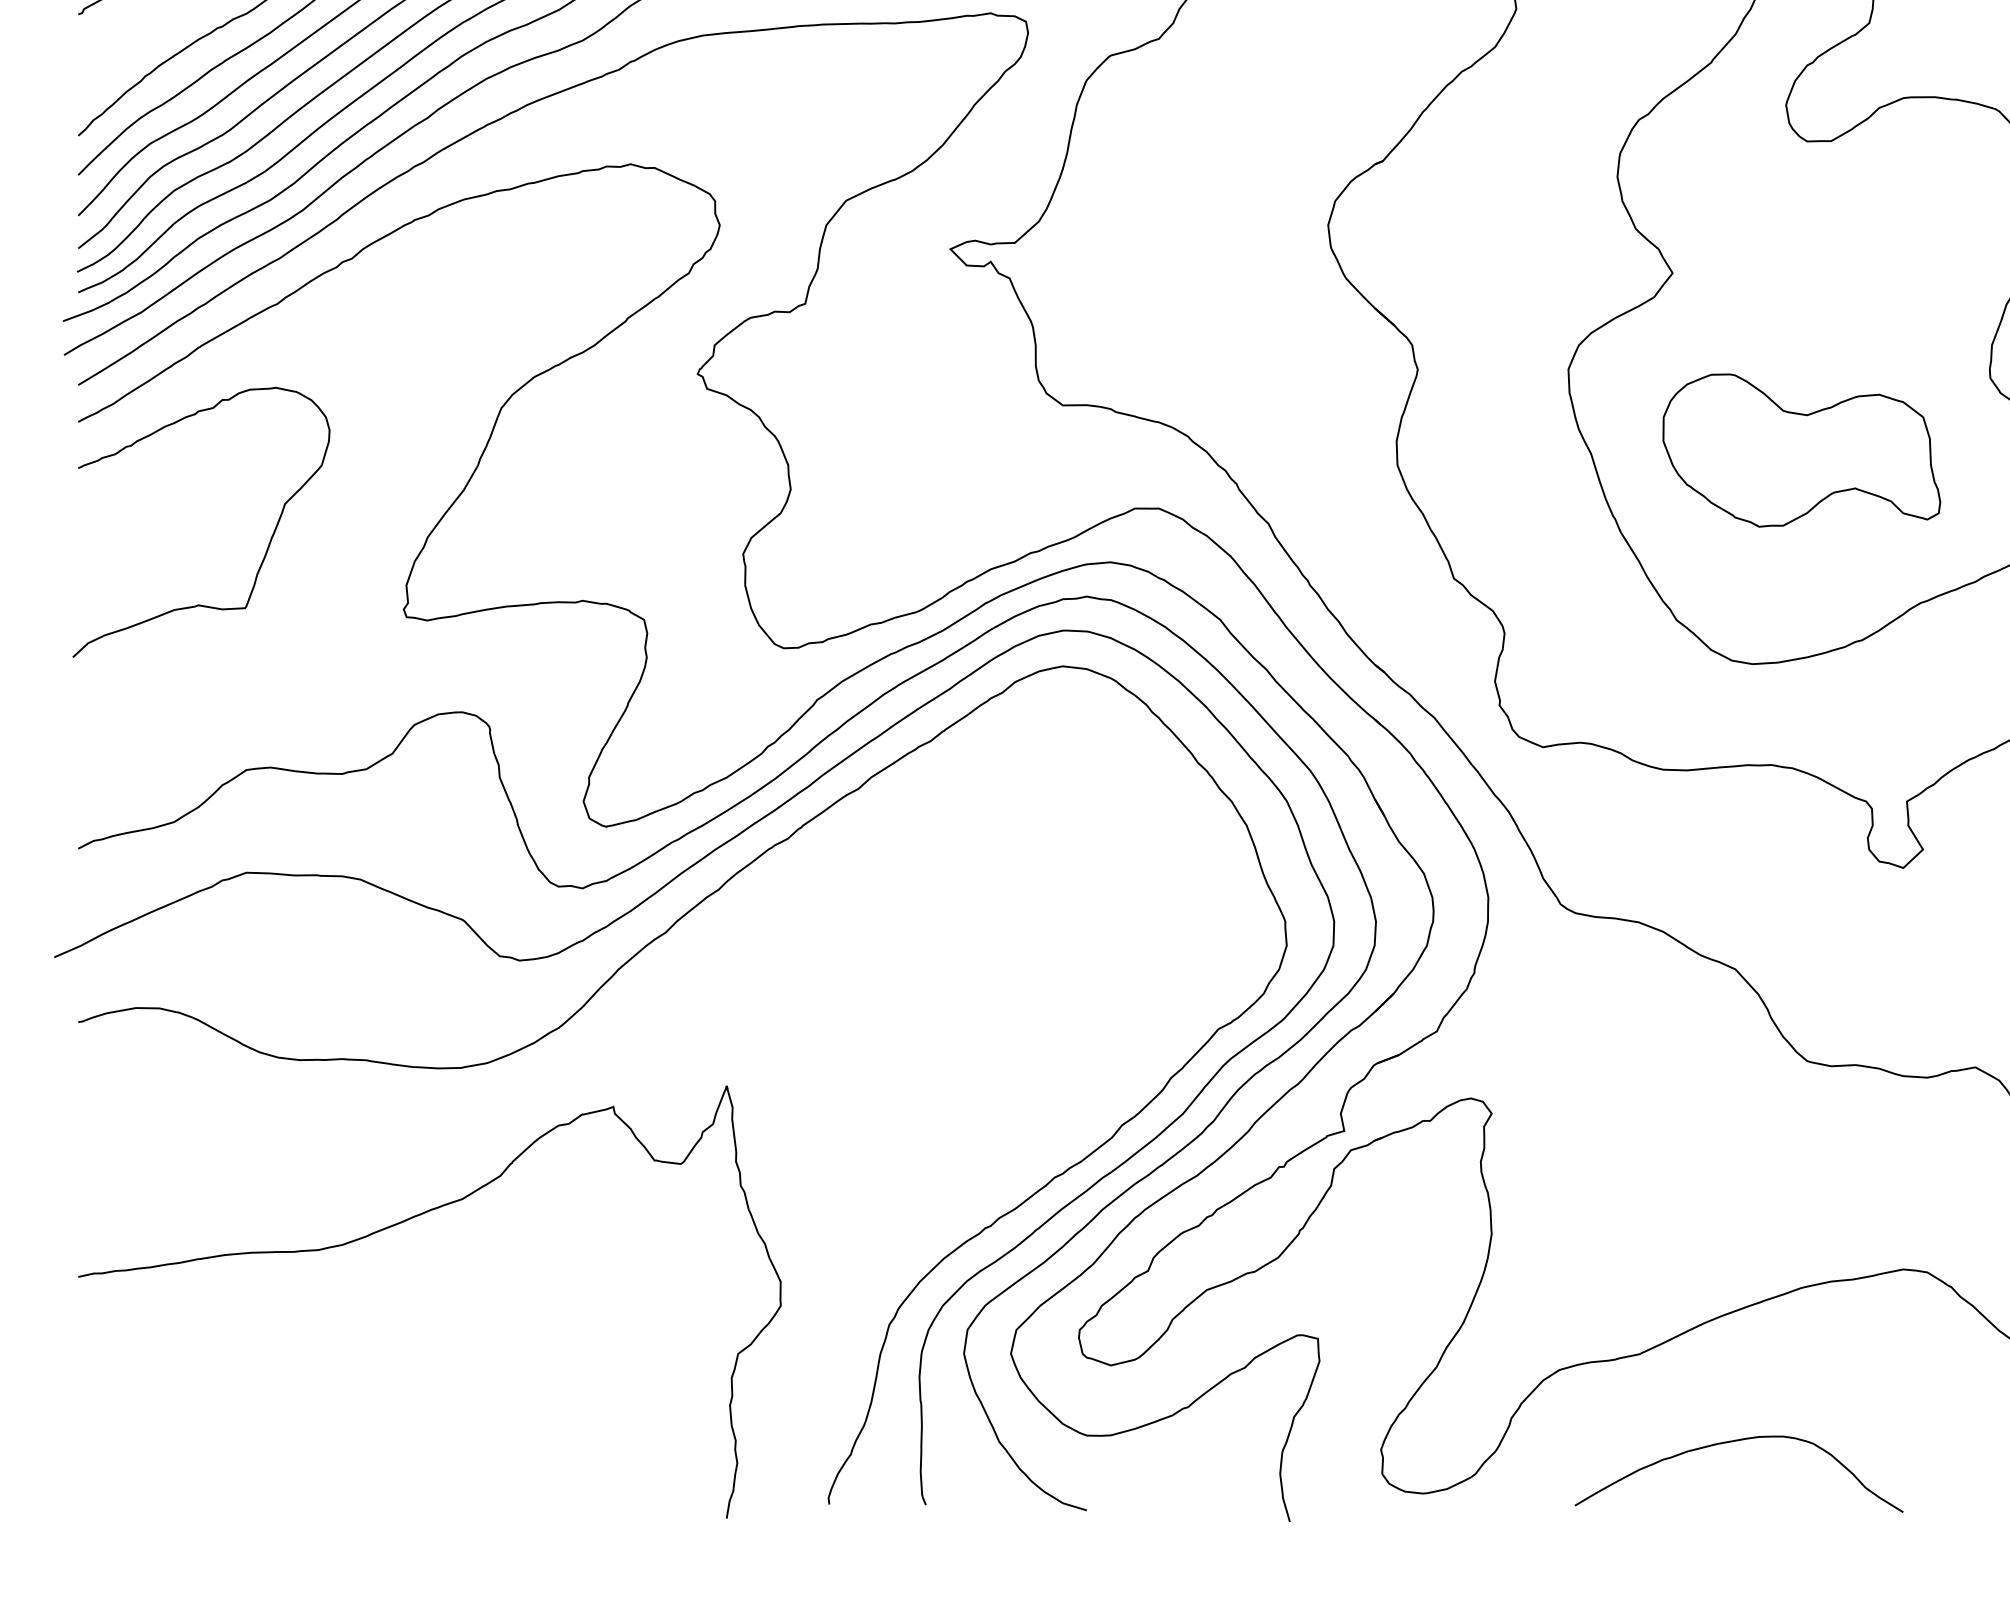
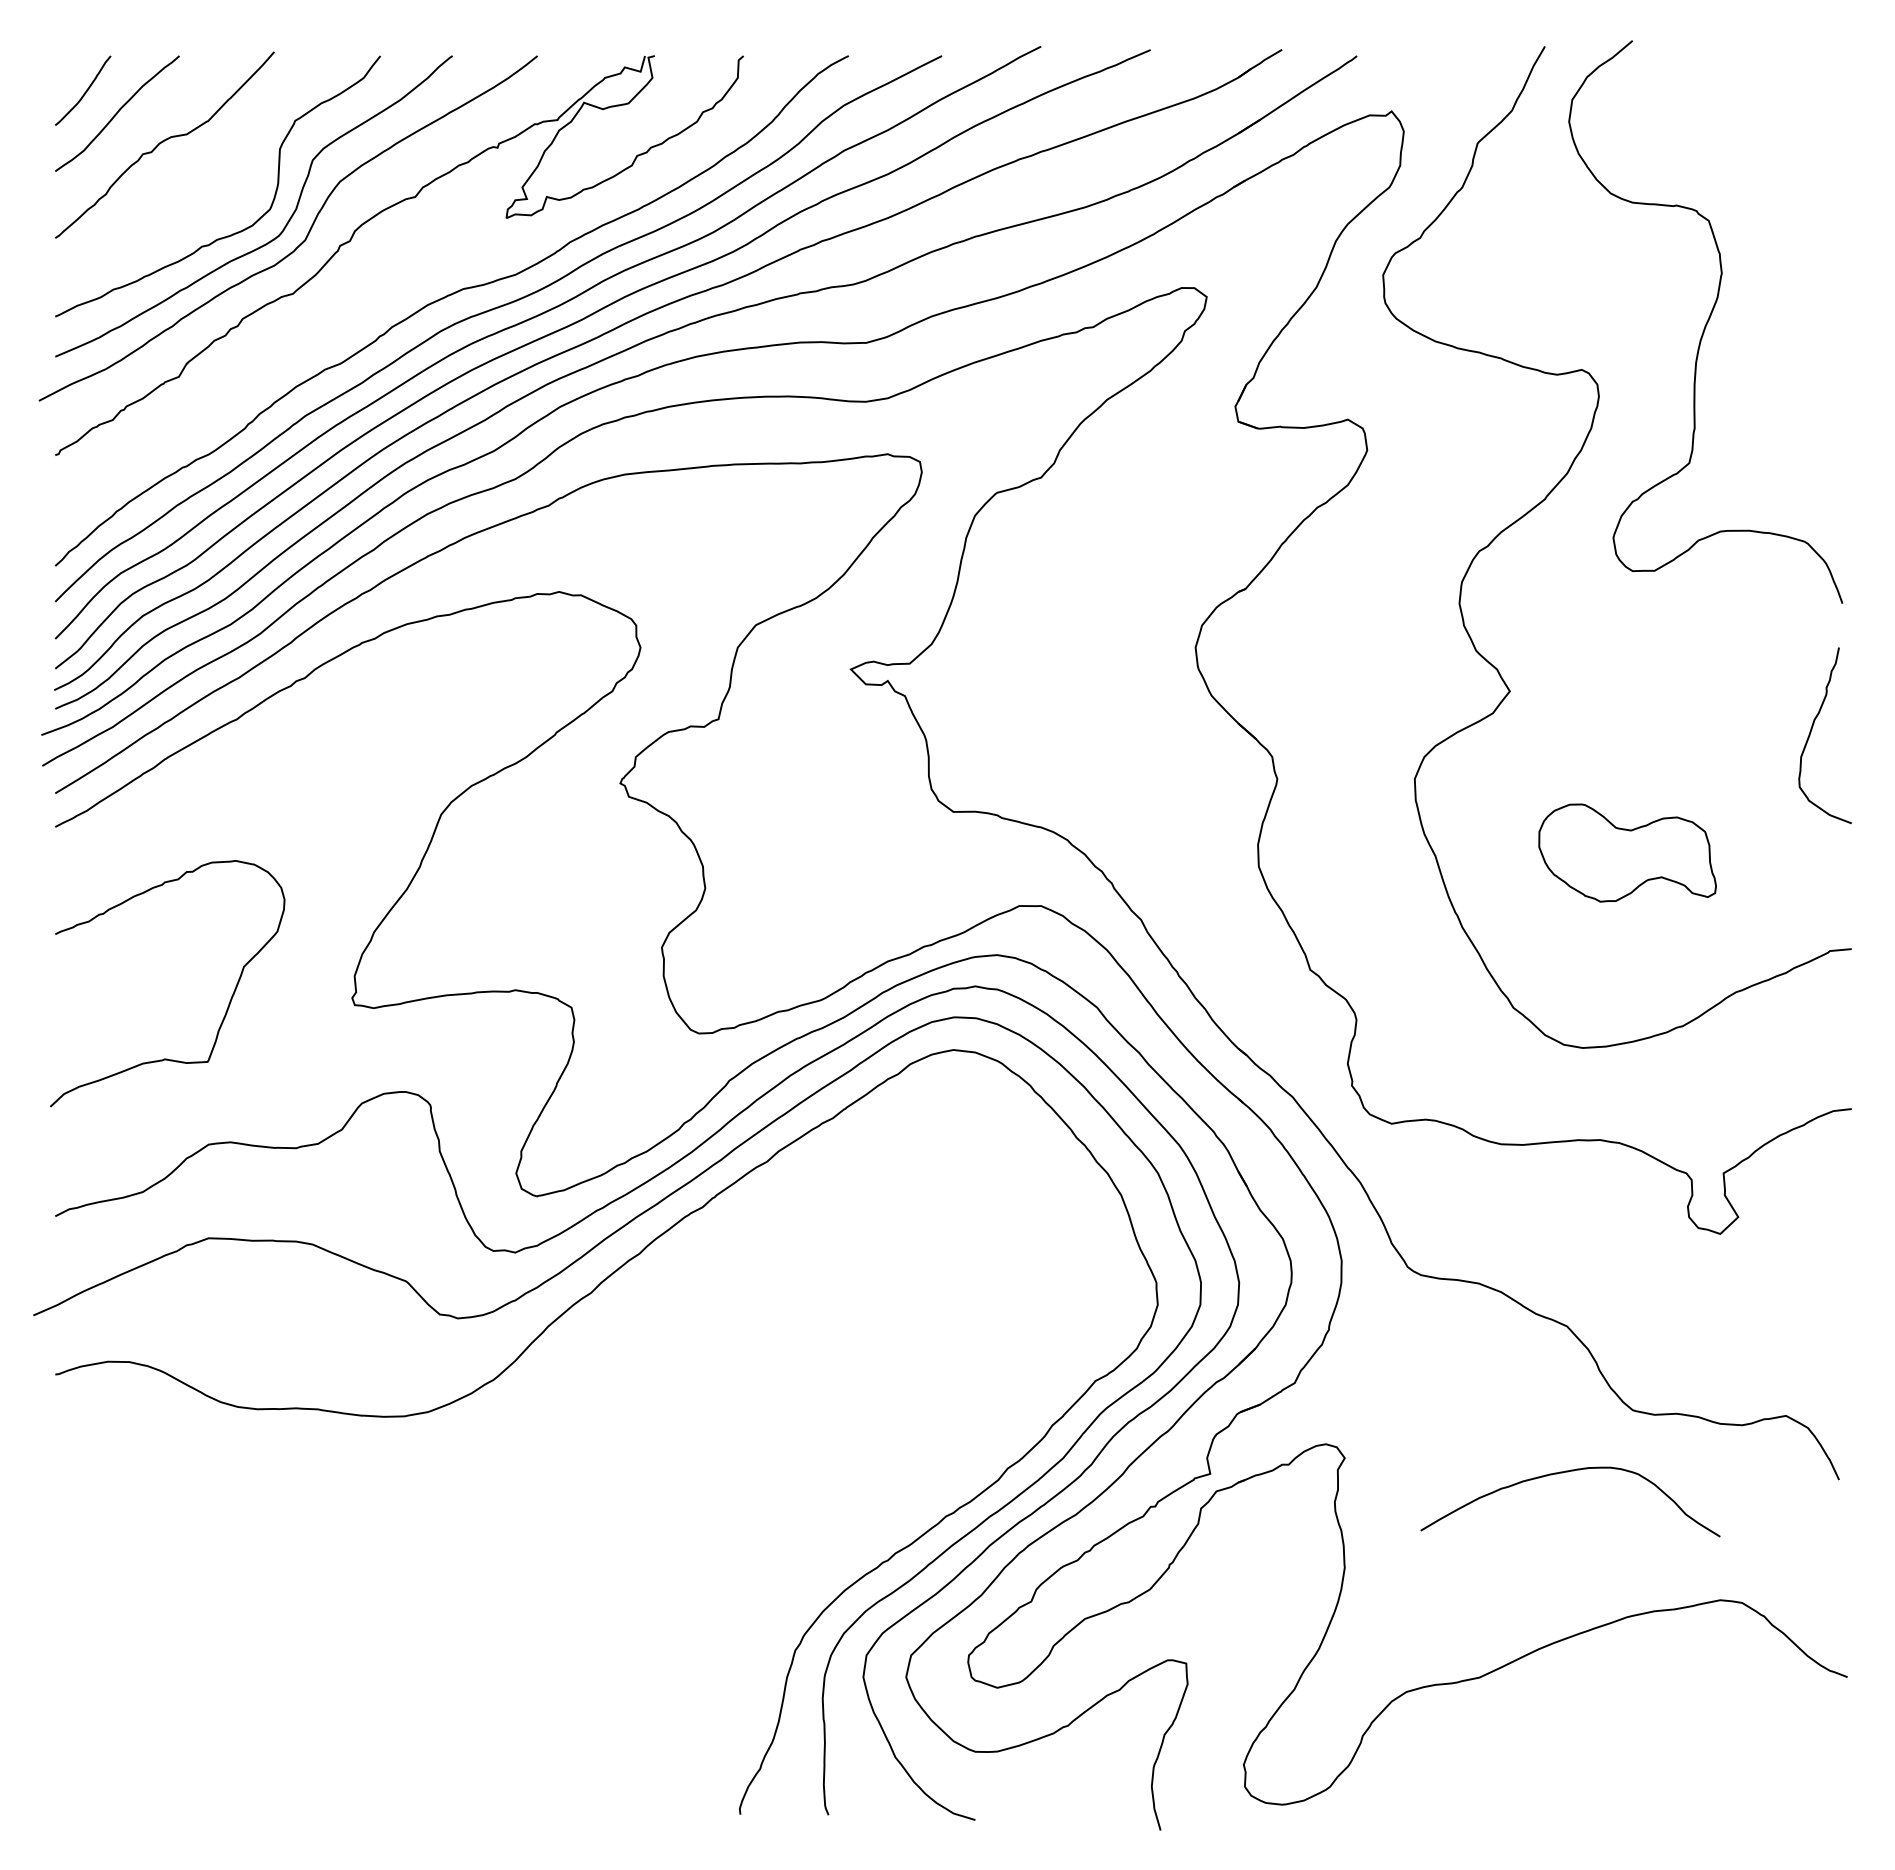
part: (1801, 449) -> (1627, 852), size x0.7
curve: (268, 544) -> (228, 1003), moved
curve: (401, 1223) -> (350, 1558), removed
curve: (1736, 1441) -> (1568, 1472), moved

